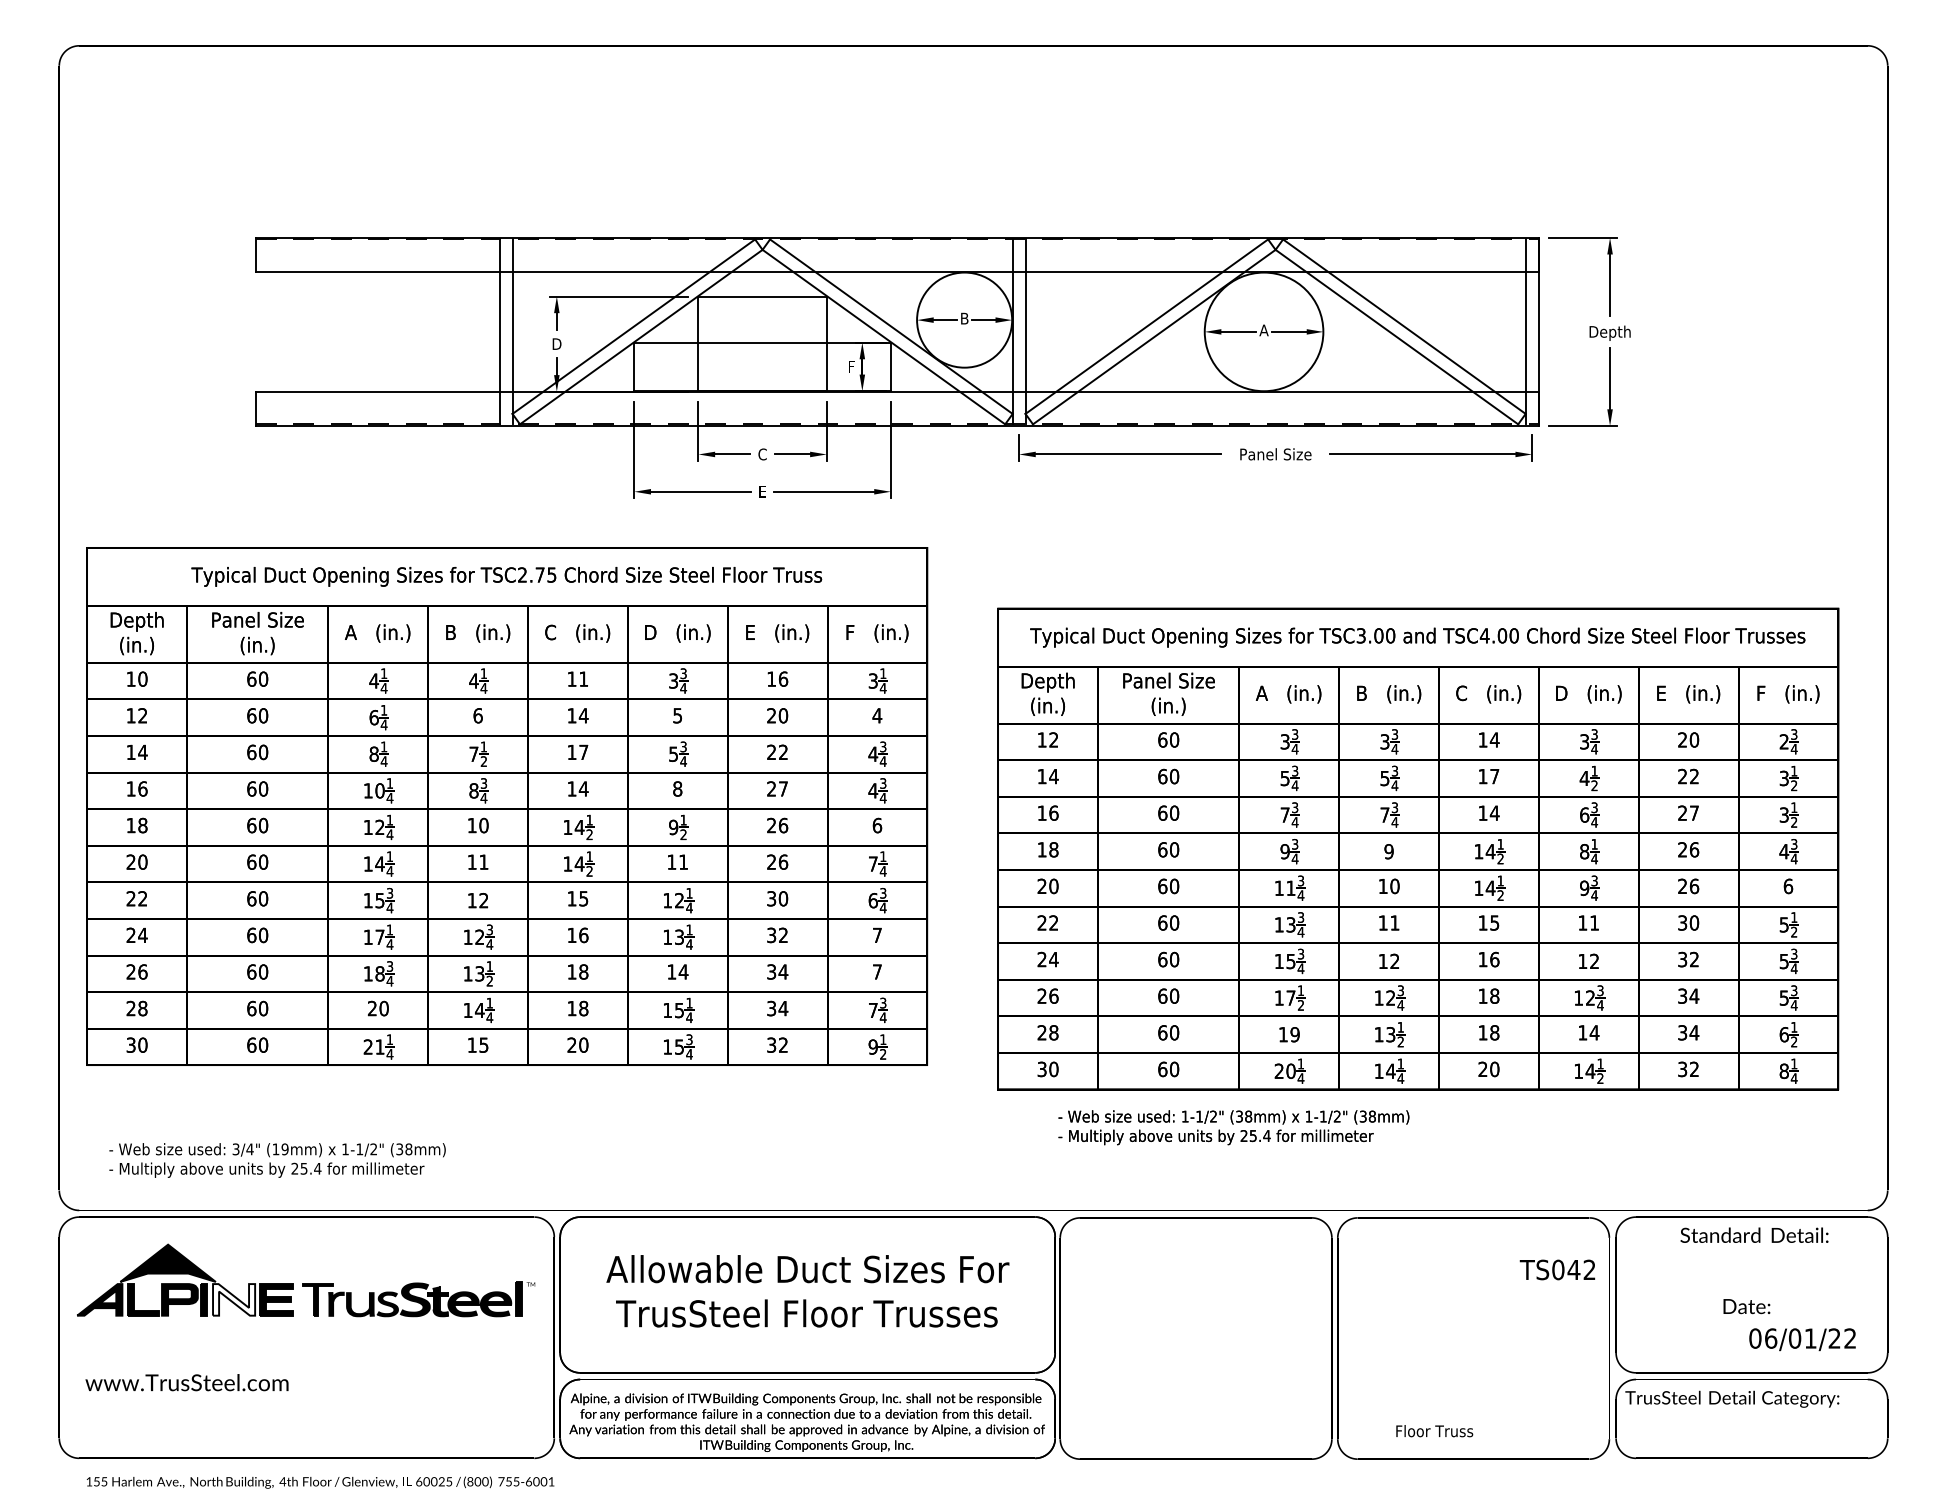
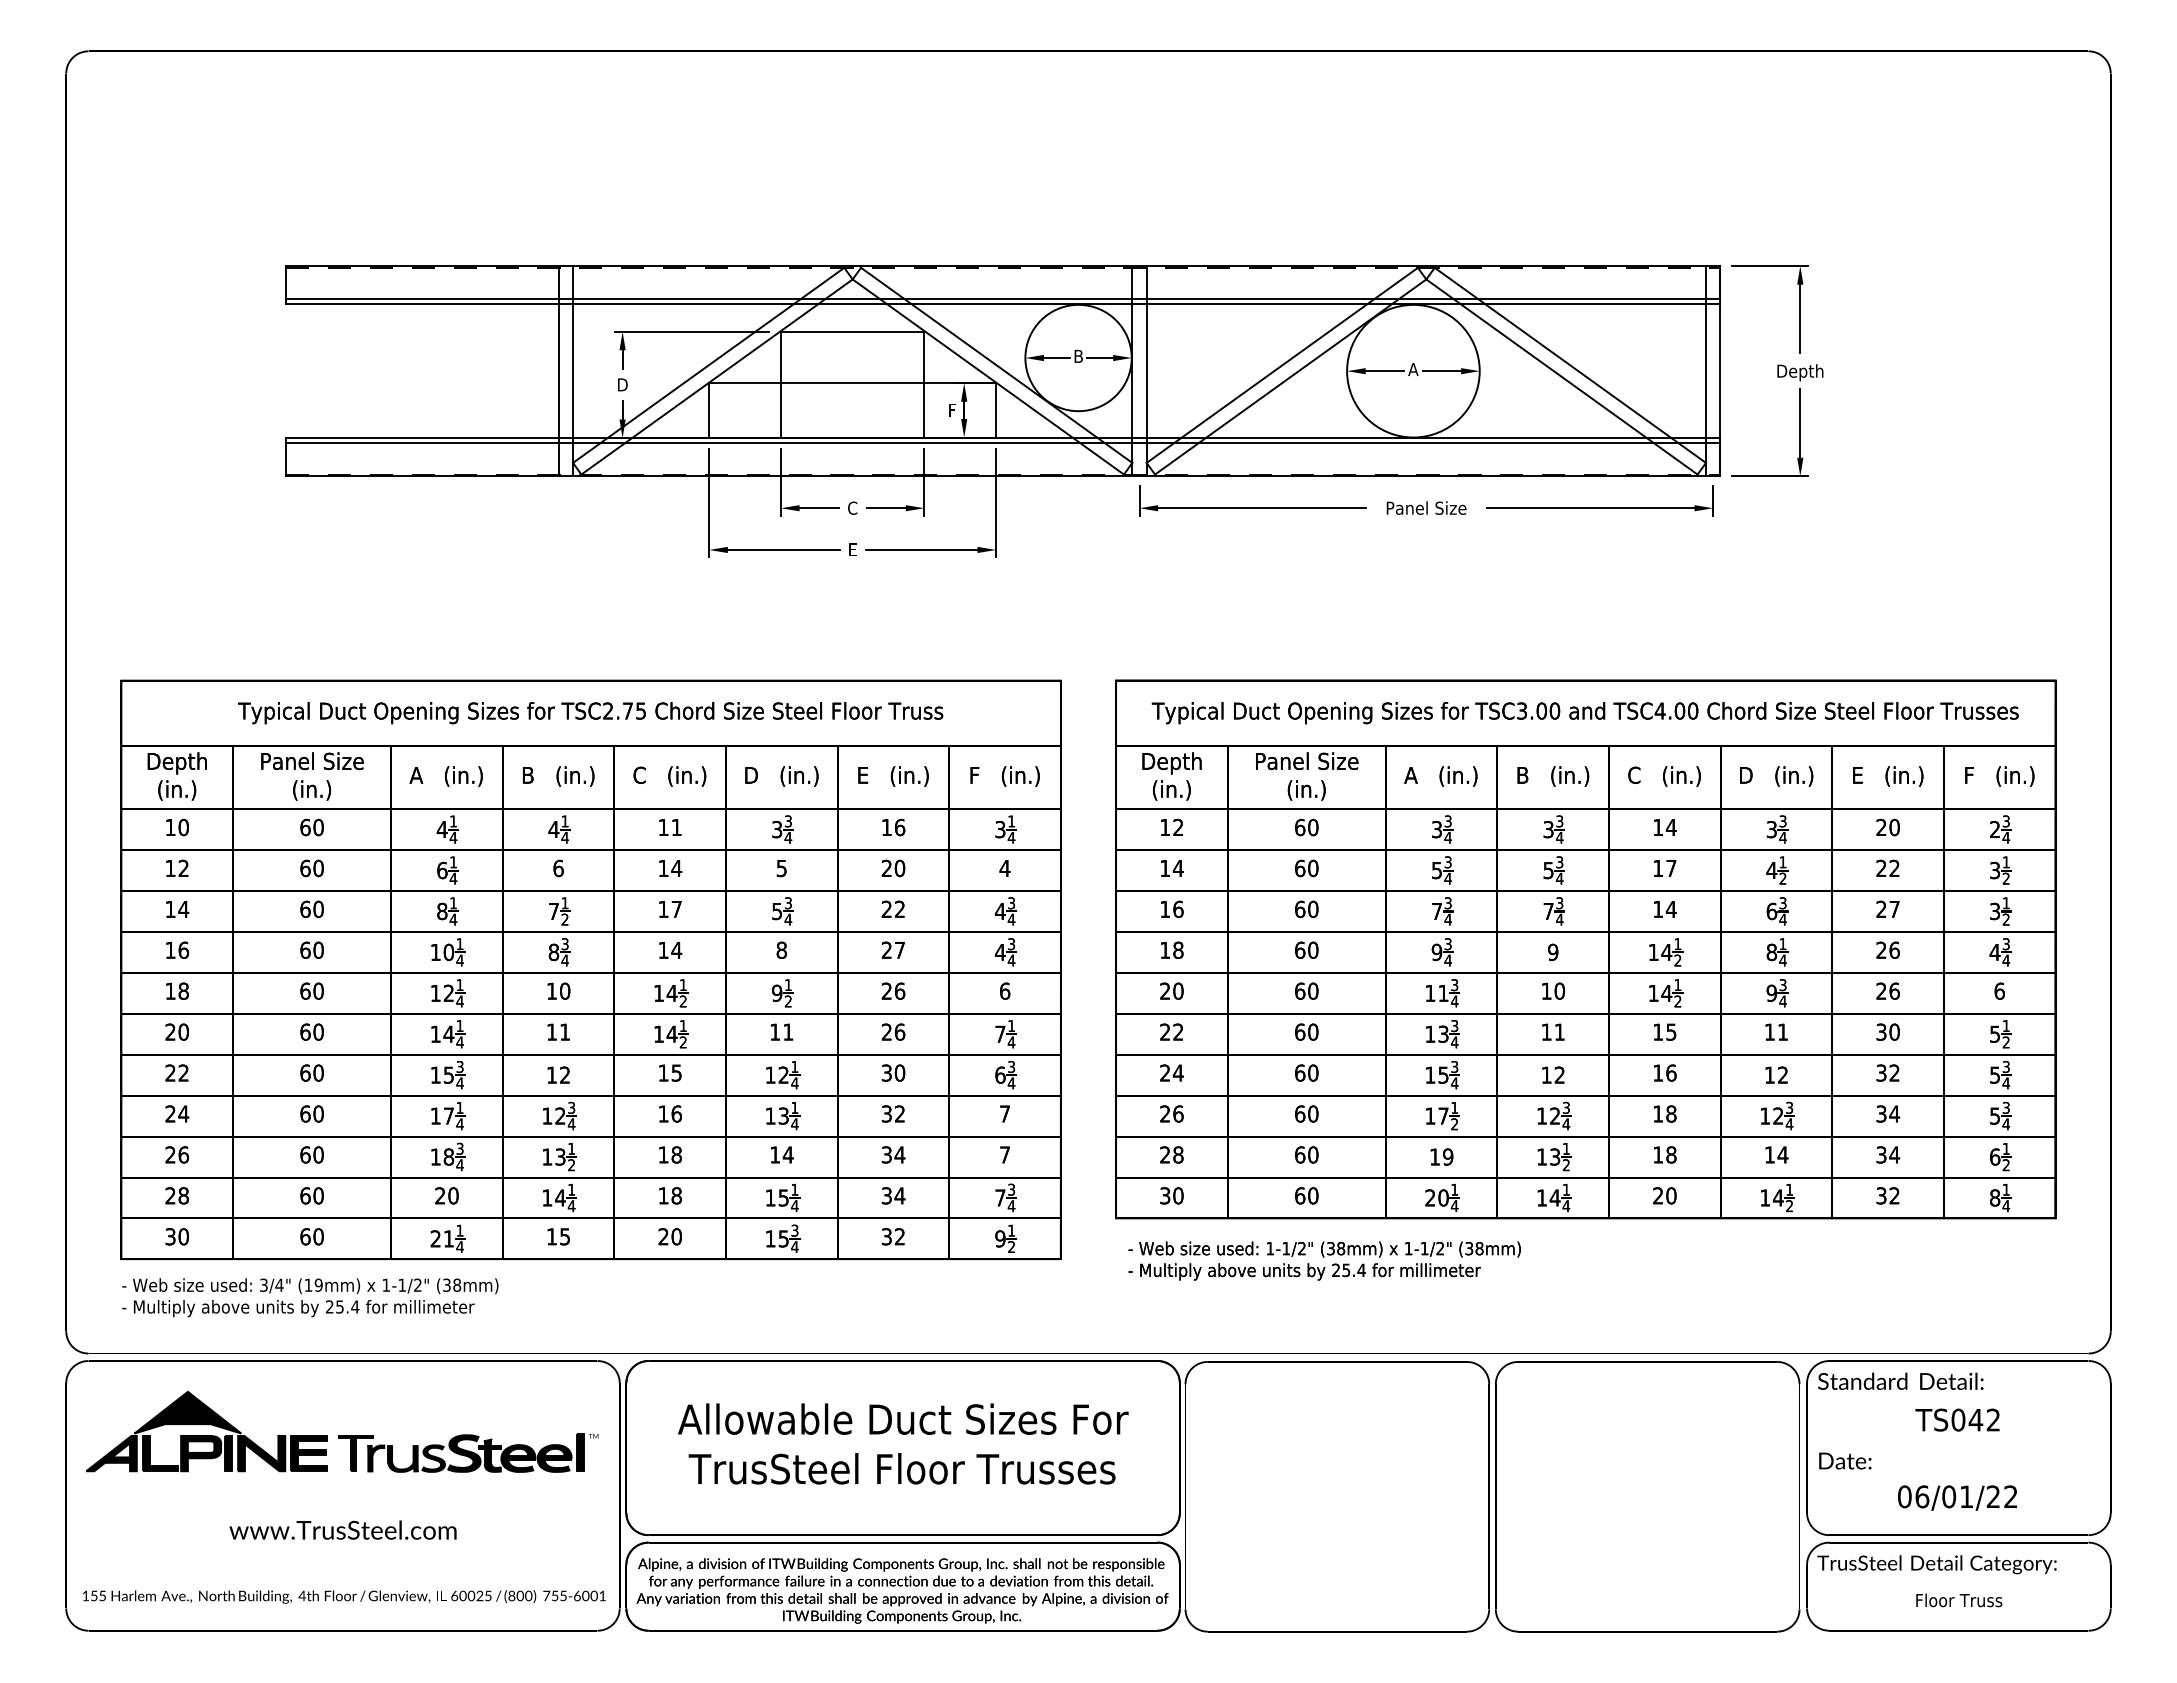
line: (897, 267) -> (1003, 299), added
line: (897, 395) -> (1003, 442), added
part: (506, 806) -> (590, 969), moved
text: (1233, 1127) -> (1324, 1260), moved
text: (1754, 1234) -> (1900, 1380), moved
text: (1557, 1269) -> (1957, 1419), moved
fill: (233, 1299) -> (261, 1453), added
text: (1747, 1306) -> (1845, 1460), moved
text: (1802, 1339) -> (1957, 1497), moved
text: (186, 1382) -> (342, 1529), moved
text: (1434, 1431) -> (1959, 1600), moved
text: (320, 1482) -> (344, 1596), moved

